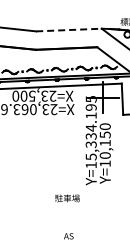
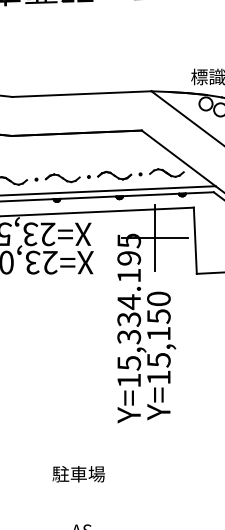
line: (68, 30) -> (80, 95), dashed -> solid
text: (104, 155) -> (157, 359), Y=10,150 -> Y=15,150
text: (67, 198) -> (78, 474), moved

